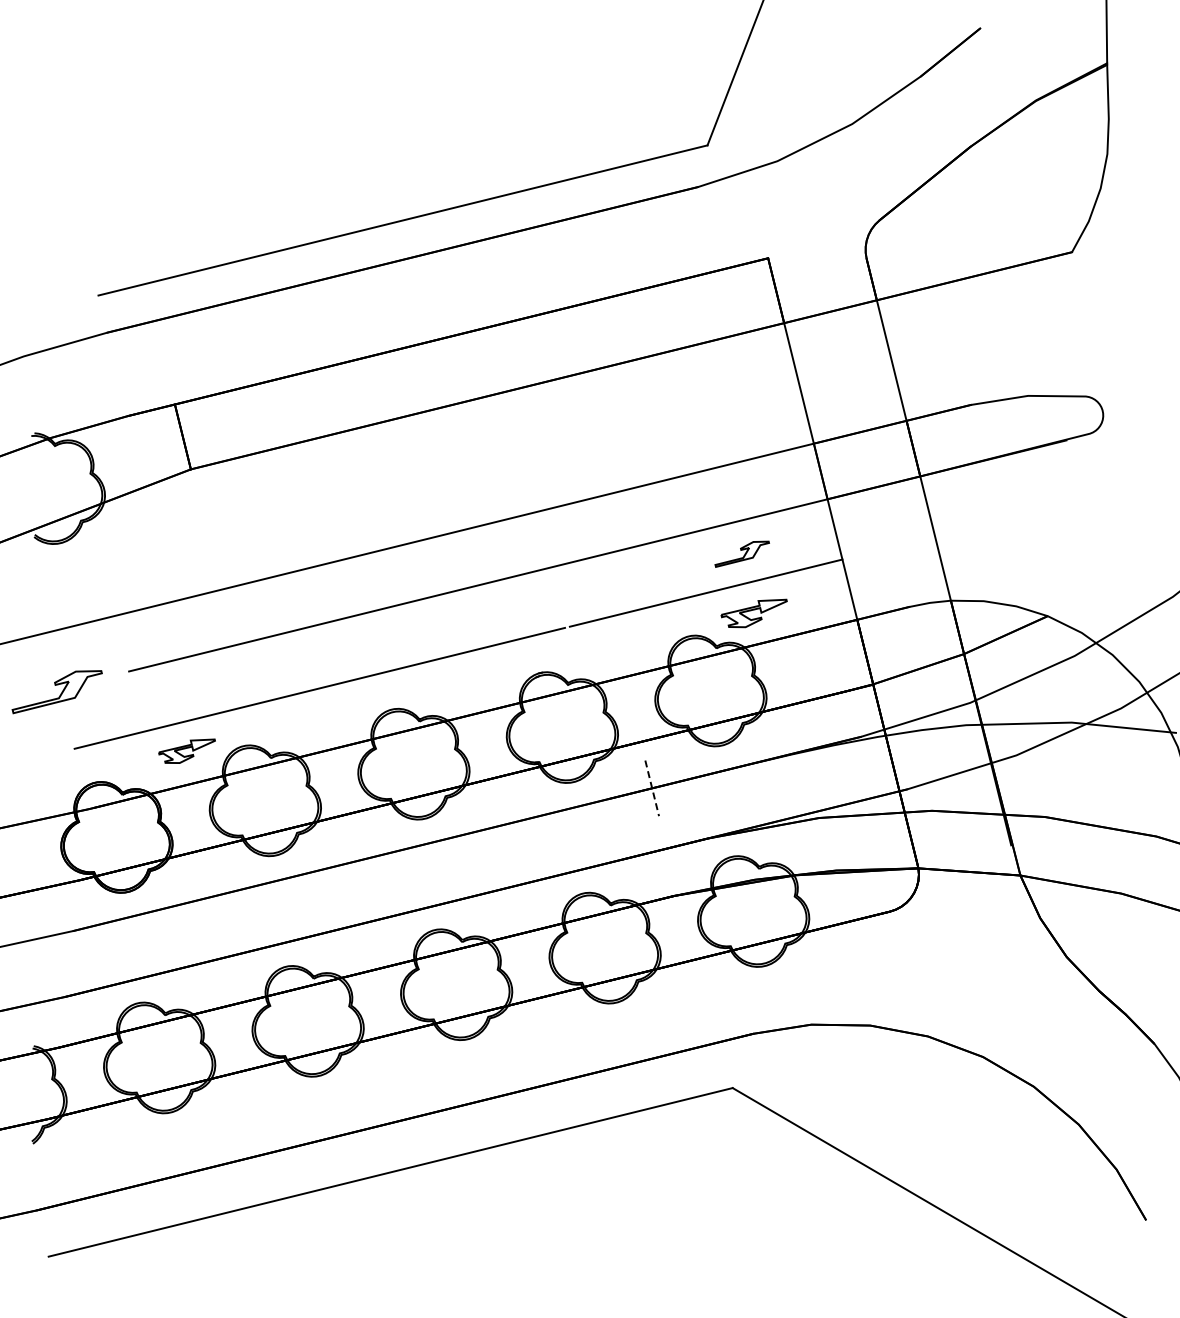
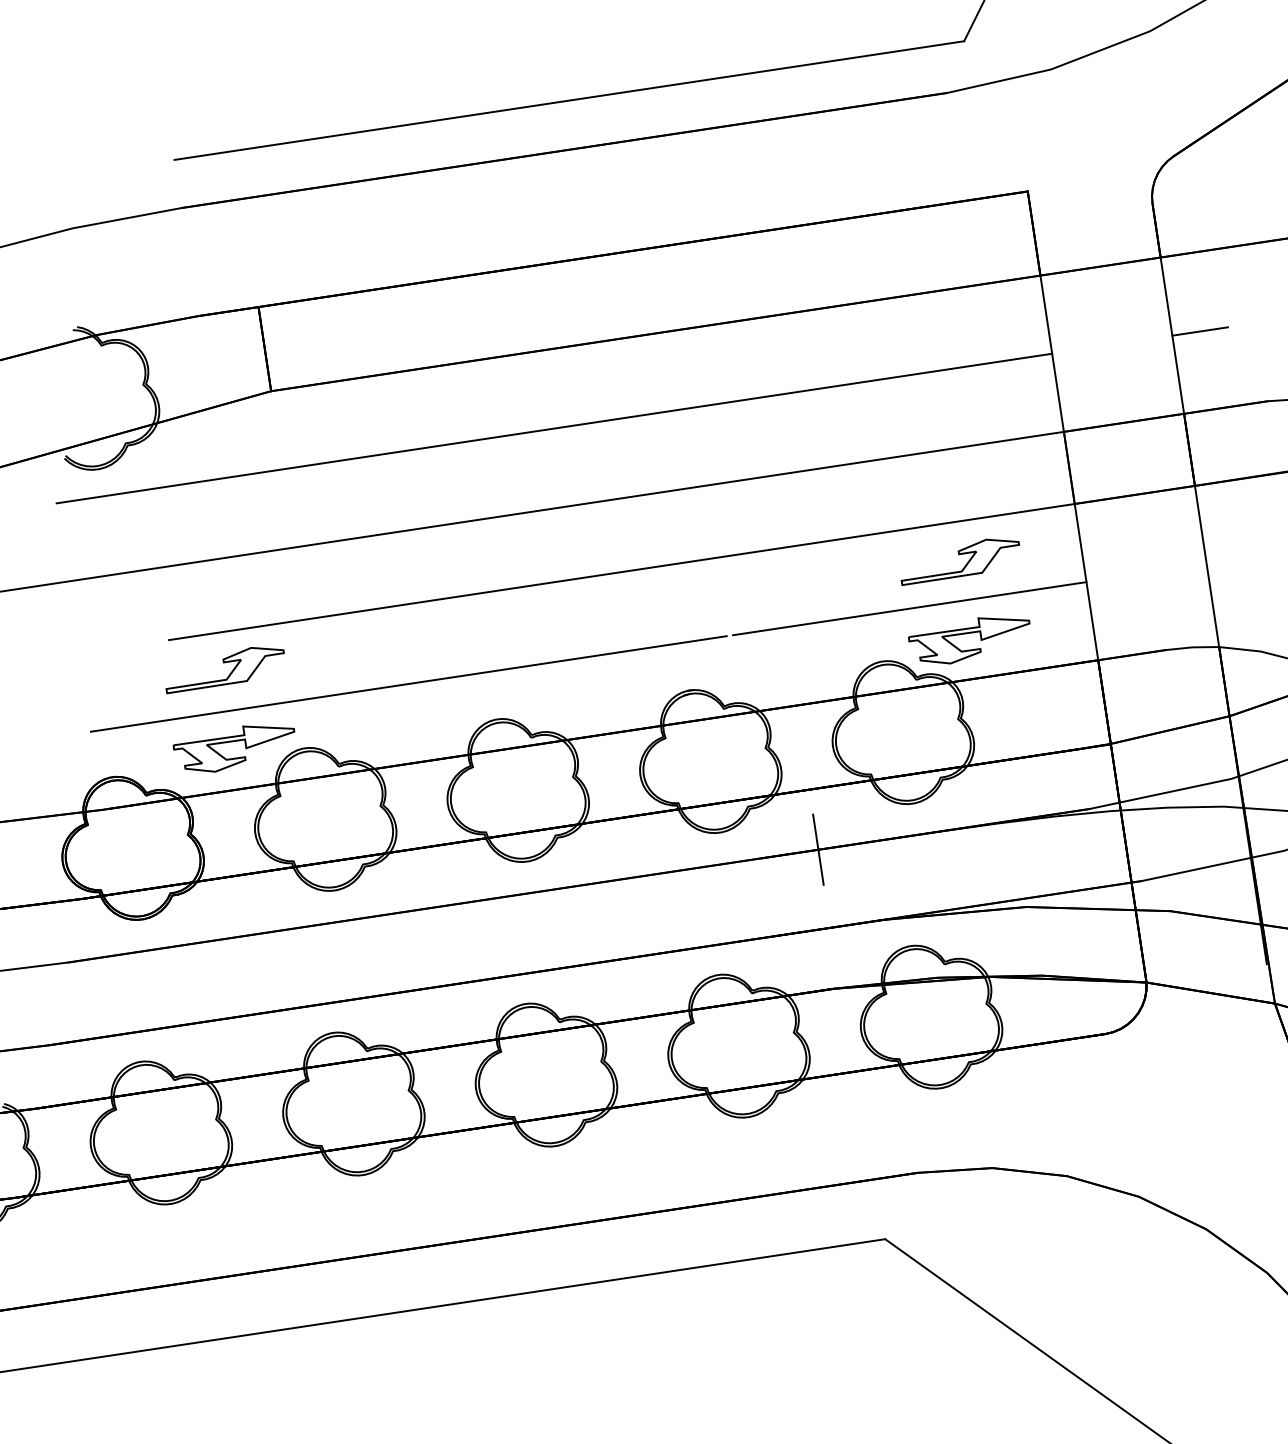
line: (912, 355) -> (1199, 331), added
line: (415, 477) -> (554, 427), added
part: (741, 554) -> (959, 563), size x1.67
part: (753, 613) -> (967, 640), size x1.43
part: (56, 692) -> (224, 672), moved
part: (186, 750) -> (232, 747), size x1.67
line: (652, 788) -> (818, 850), dashed -> solid

